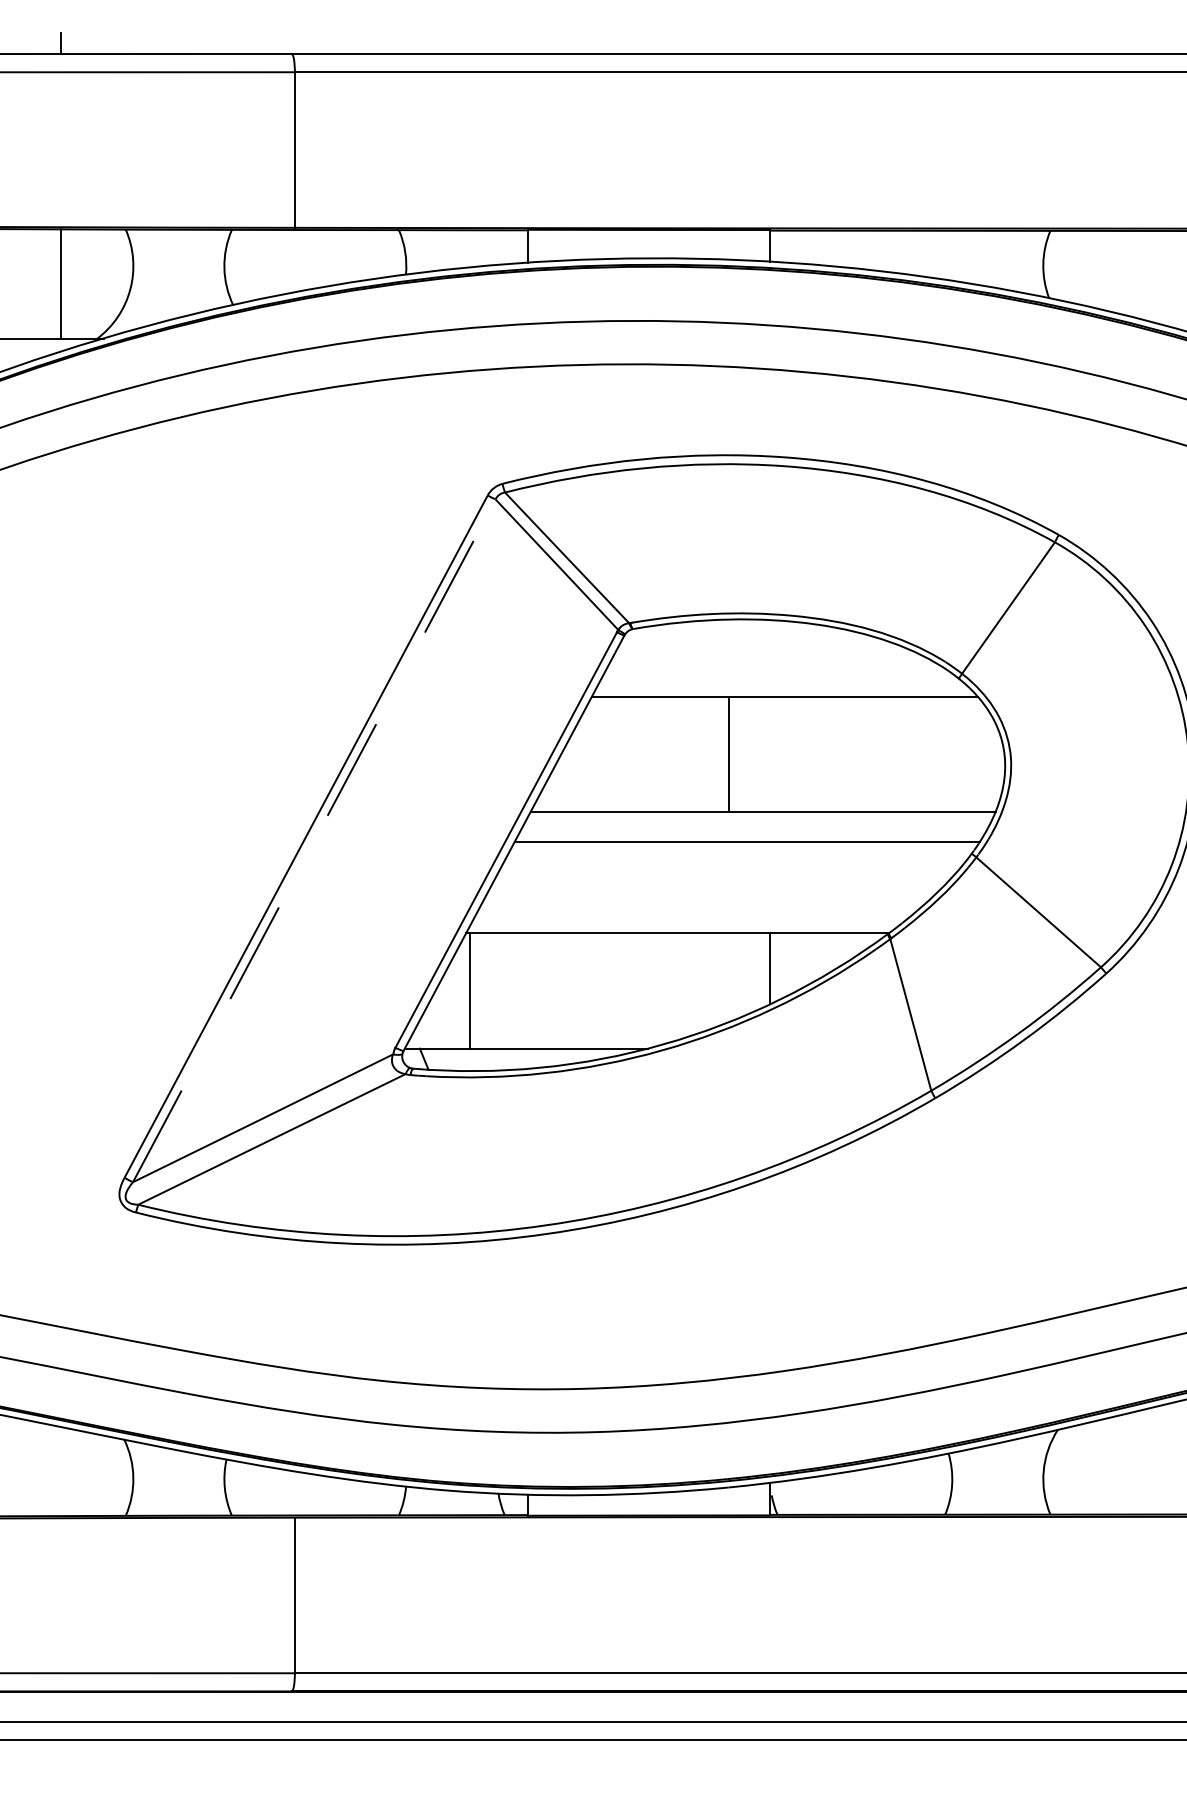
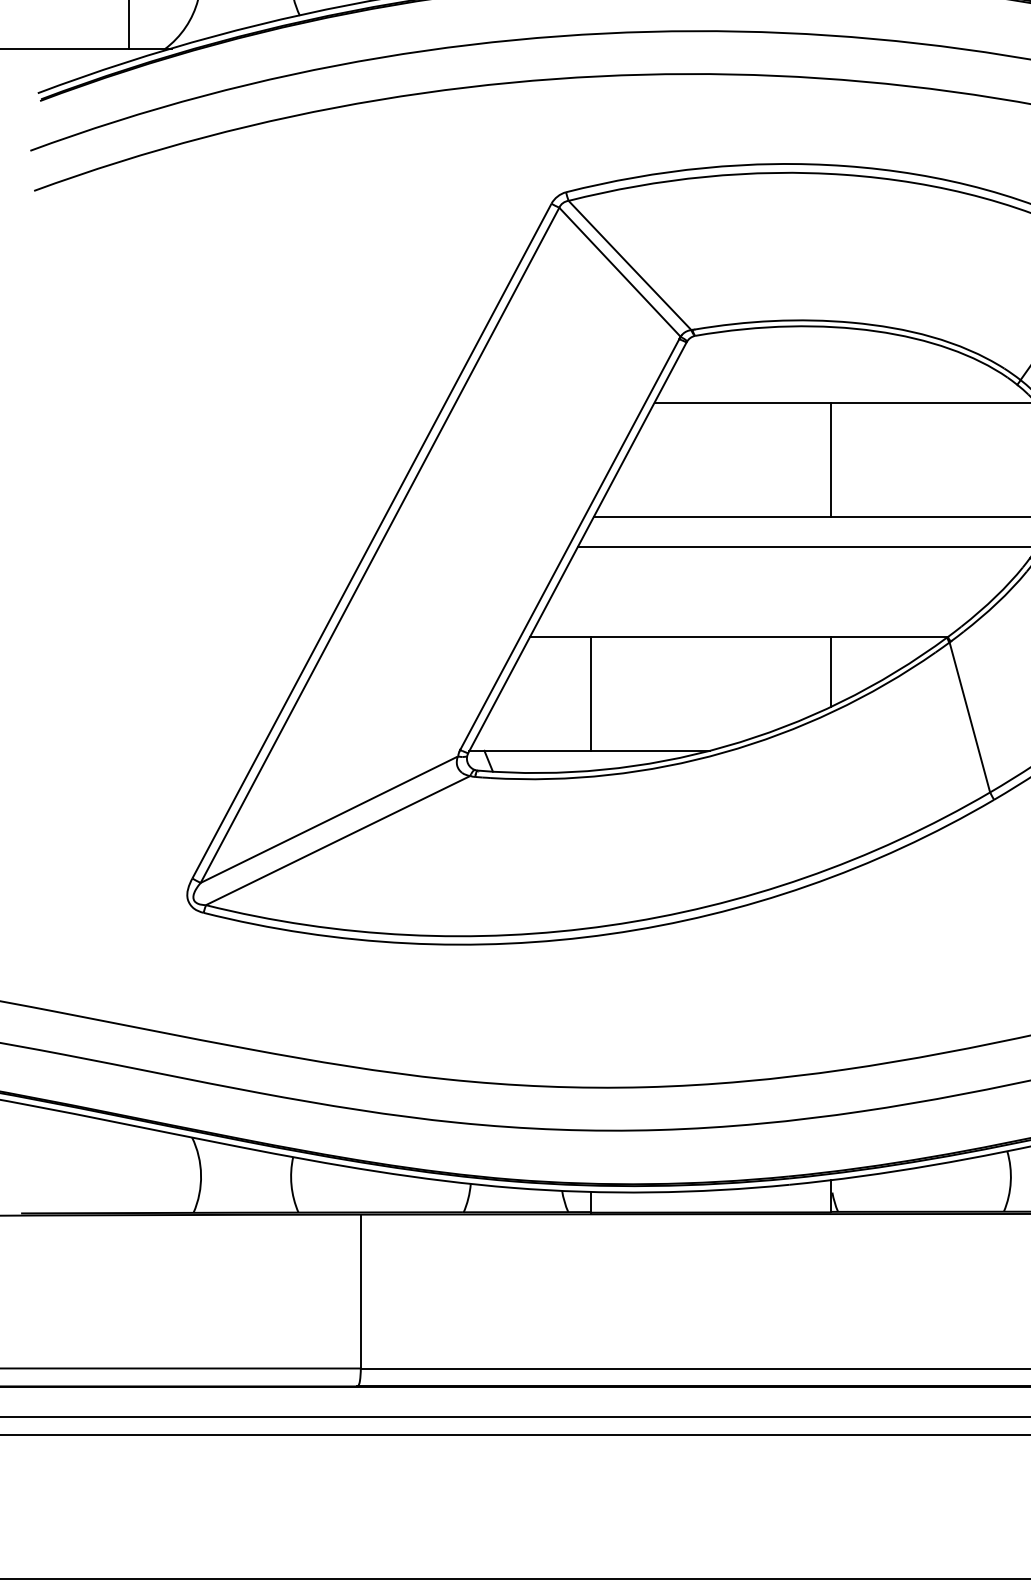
line: (729, 754) -> (831, 459), moved
line: (314, 840) -> (380, 544), dashed -> solid
line: (469, 990) -> (590, 693), moved

